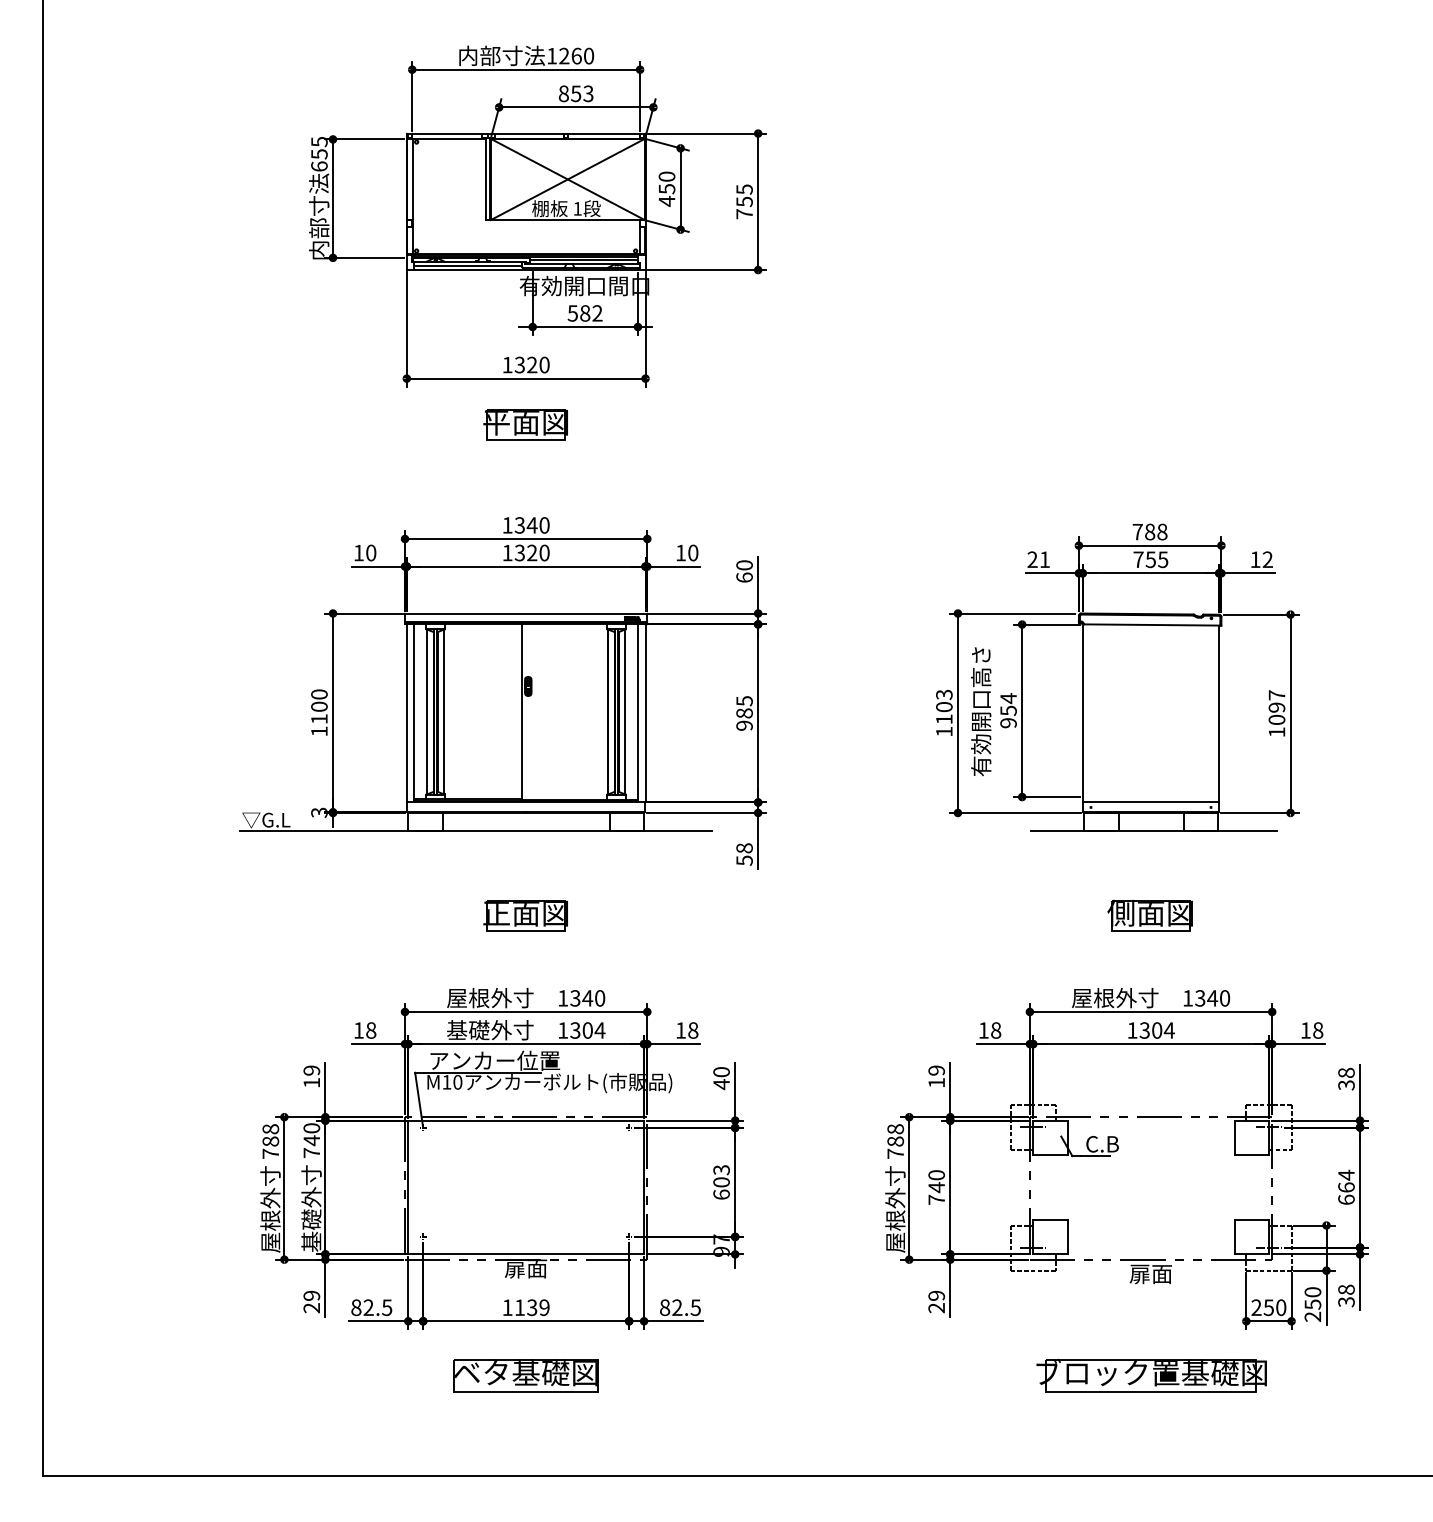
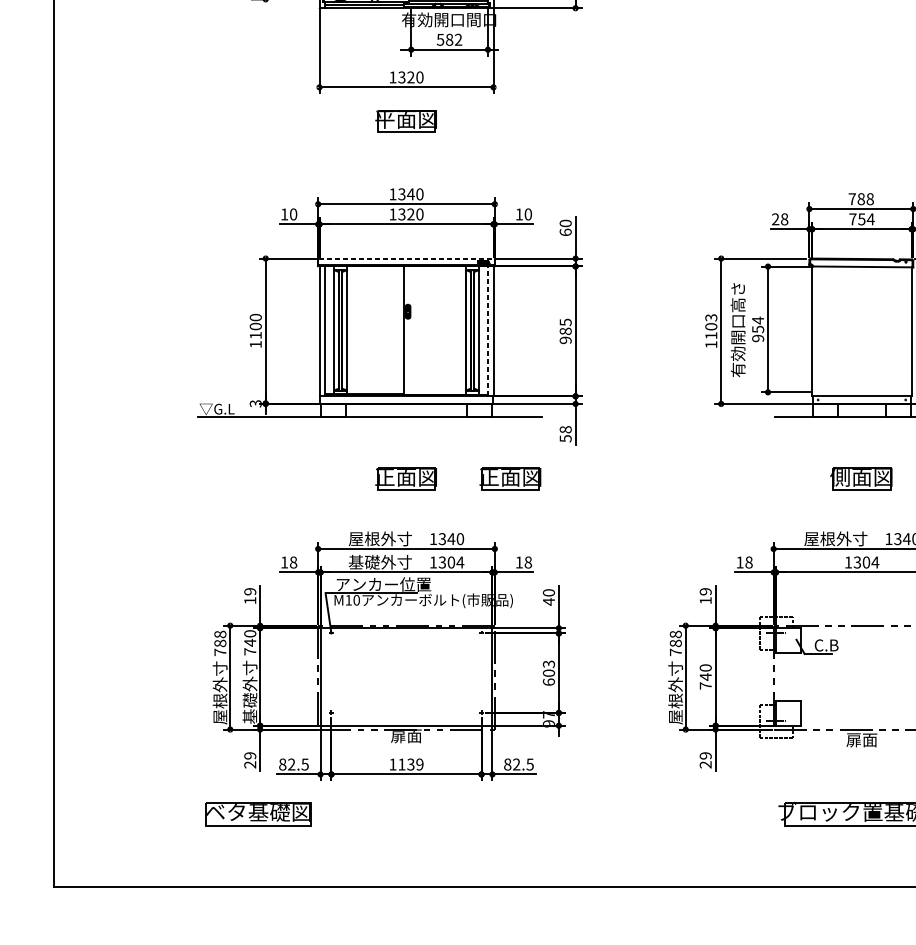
text: (1044, 559) -> (784, 219), 21 -> 28
text: (1162, 559) -> (870, 219), 755 -> 754
line: (526, 613) -> (406, 258), solid -> dashed
line: (637, 712) -> (487, 330), solid -> dashed
part: (668, 915) -> (510, 478), added
part: (525, 1375) -> (258, 813), moved

